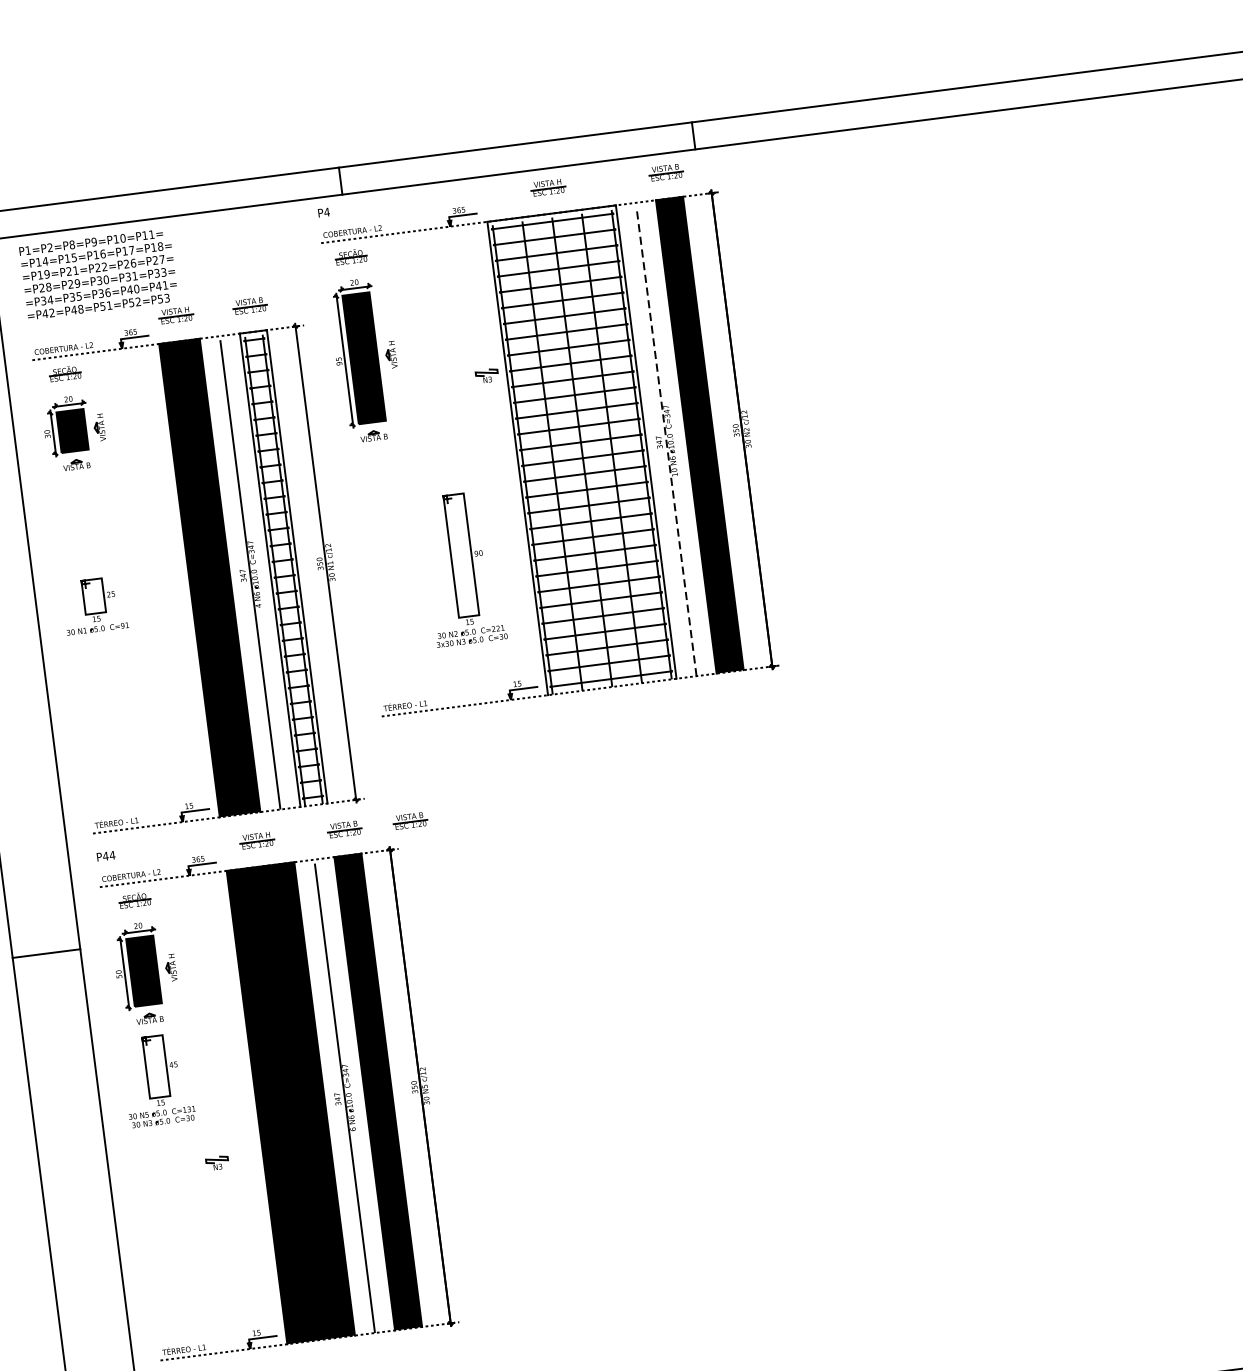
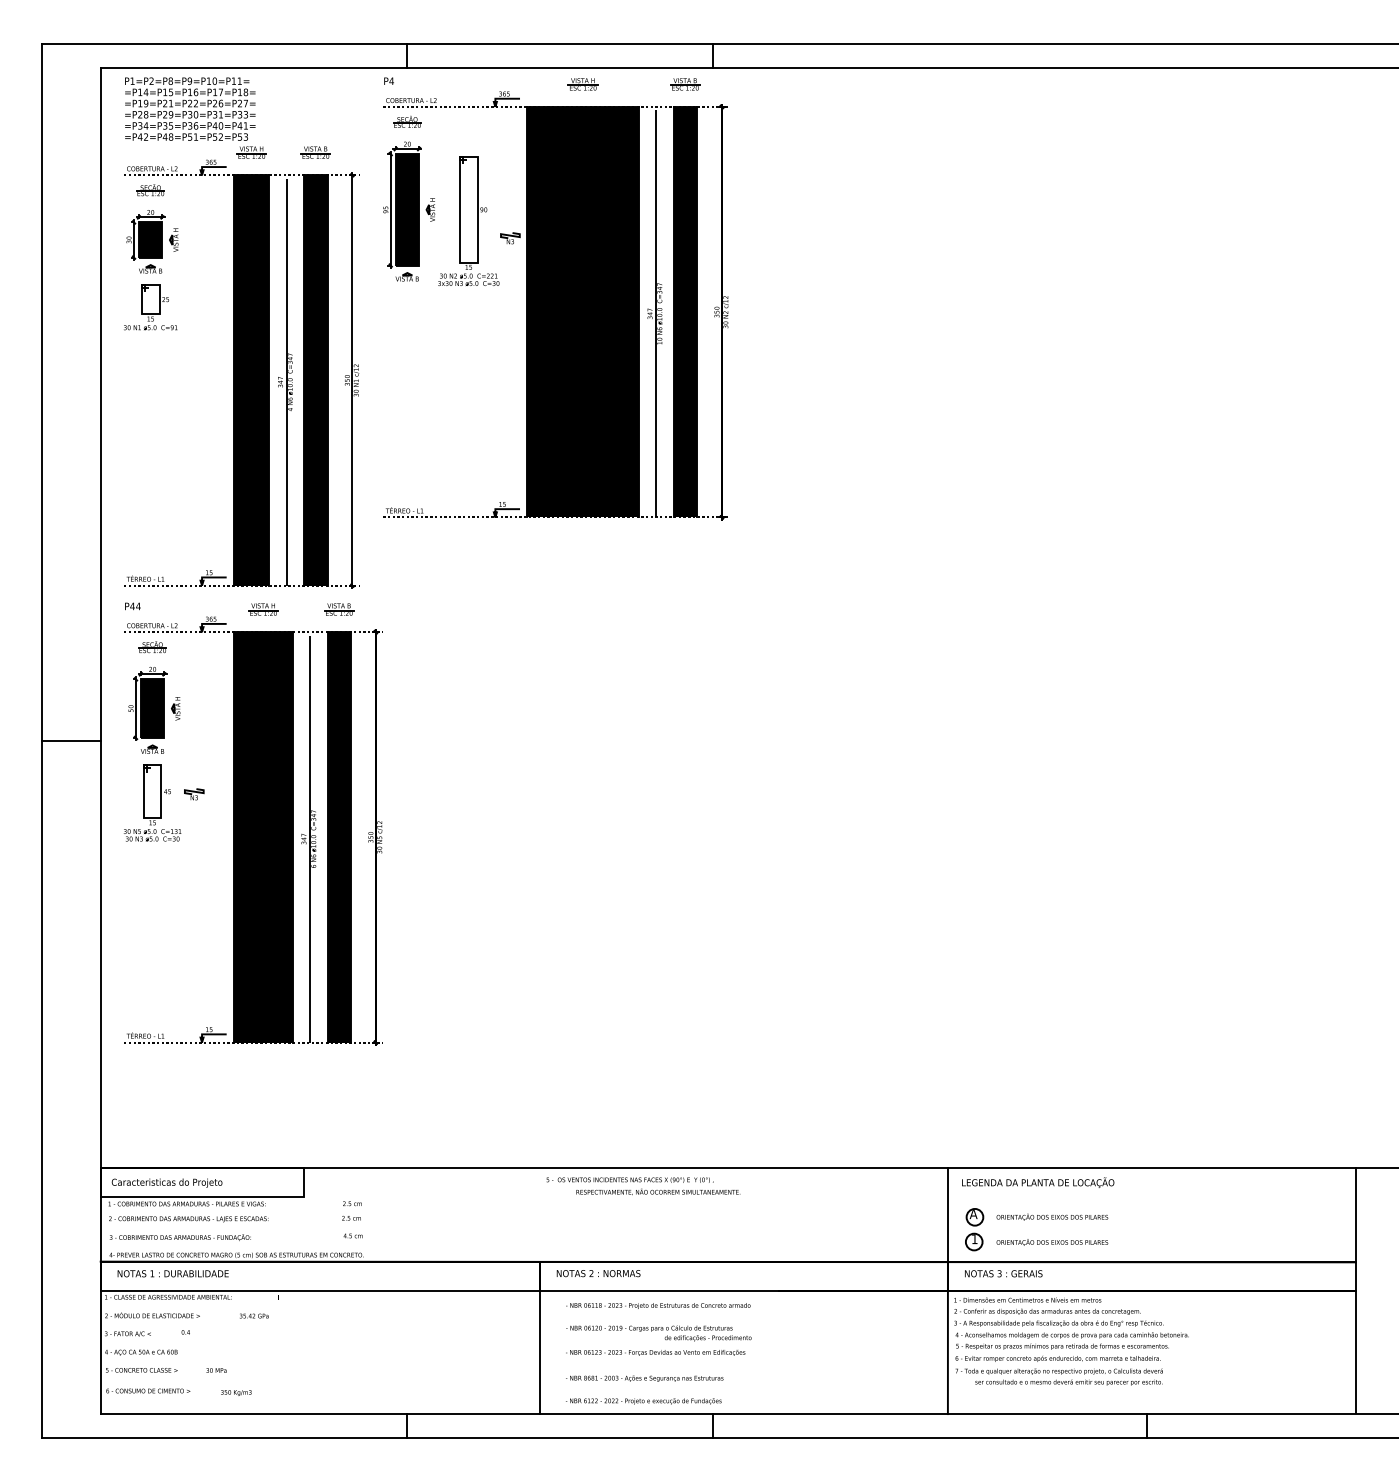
line: (666, 441) -> (656, 313), dashed -> solid
fill: (581, 449) -> (582, 311), added
part: (462, 567) -> (468, 220), moved
fill: (283, 568) -> (315, 380), added
part: (94, 605) -> (150, 307), moved
part: (410, 820) -> (396, 609), removed
line: (46, 952) -> (71, 740), moved
part: (217, 1163) -> (194, 794), moved

